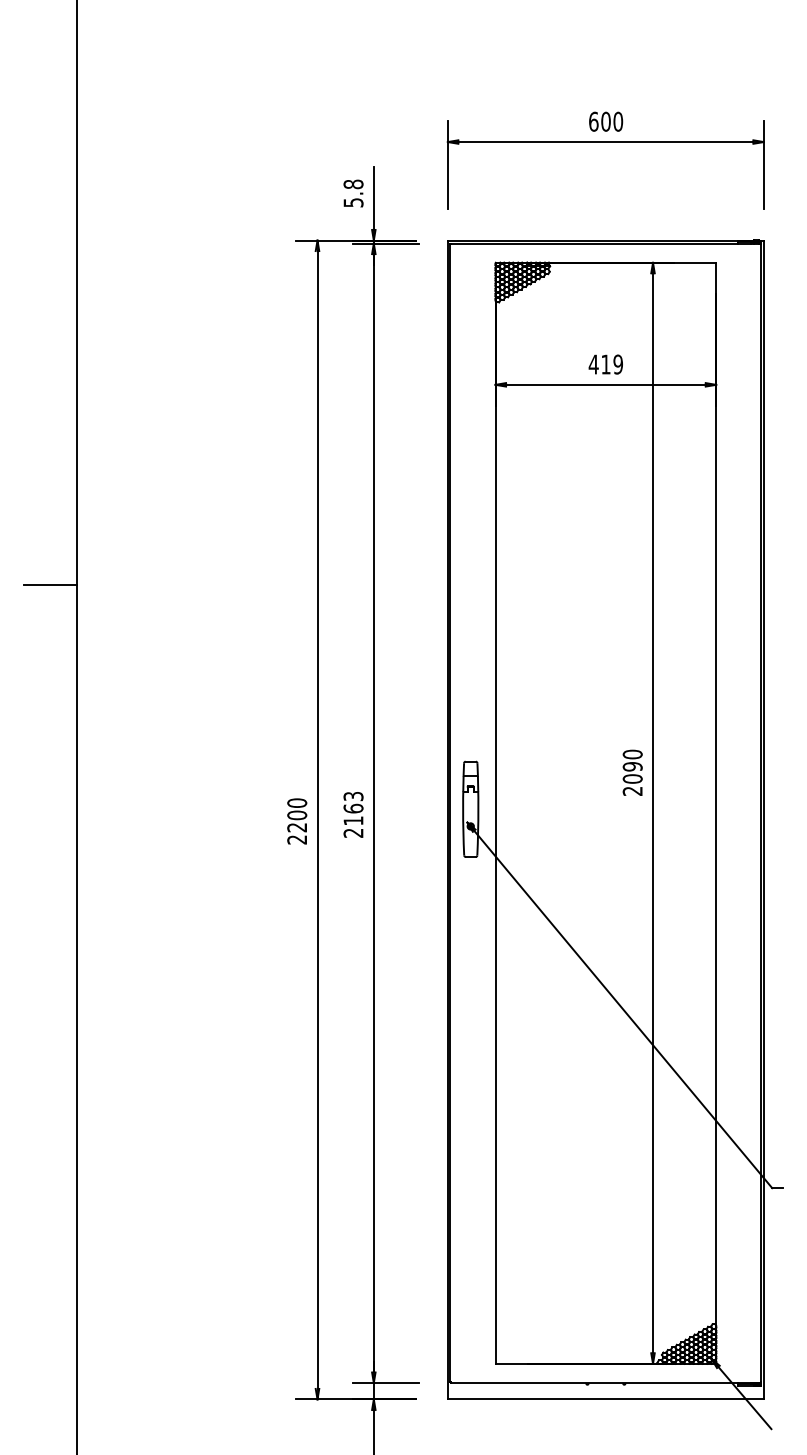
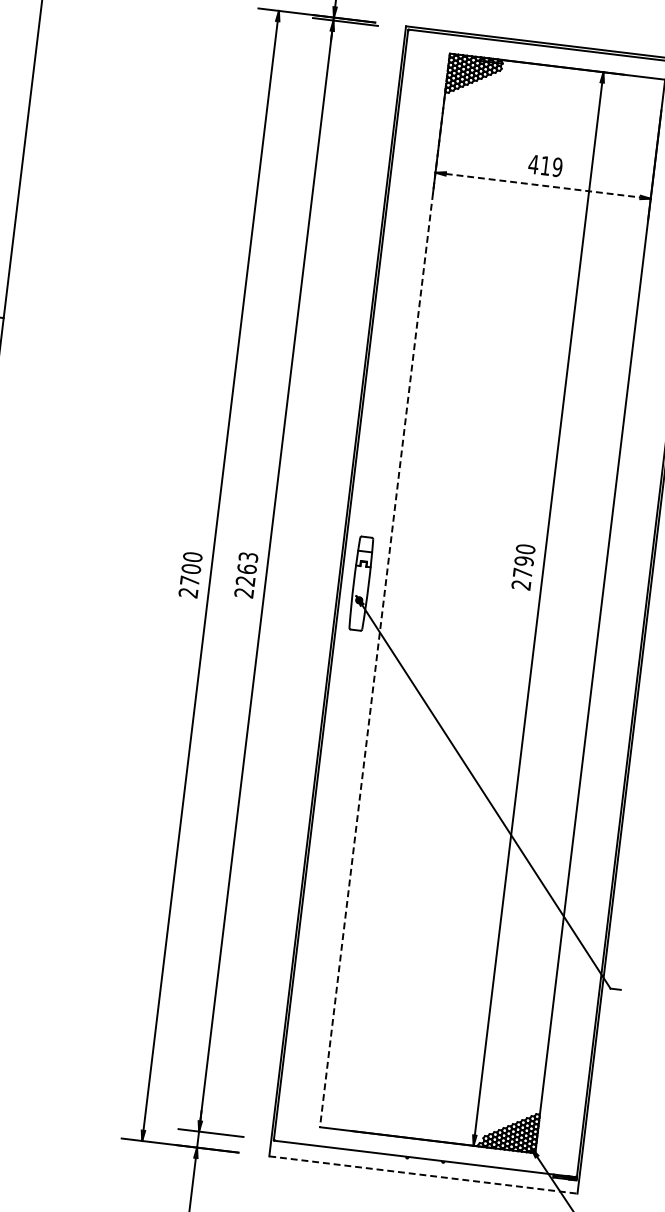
line: (605, 384) -> (542, 185), solid -> dashed
text: (632, 778) -> (522, 572), 2090 -> 2790
line: (495, 813) -> (384, 590), solid -> dashed
text: (353, 820) -> (245, 580), 2163 -> 2263
text: (296, 827) -> (189, 580), 2200 -> 2700
line: (606, 1399) -> (424, 1175), solid -> dashed

